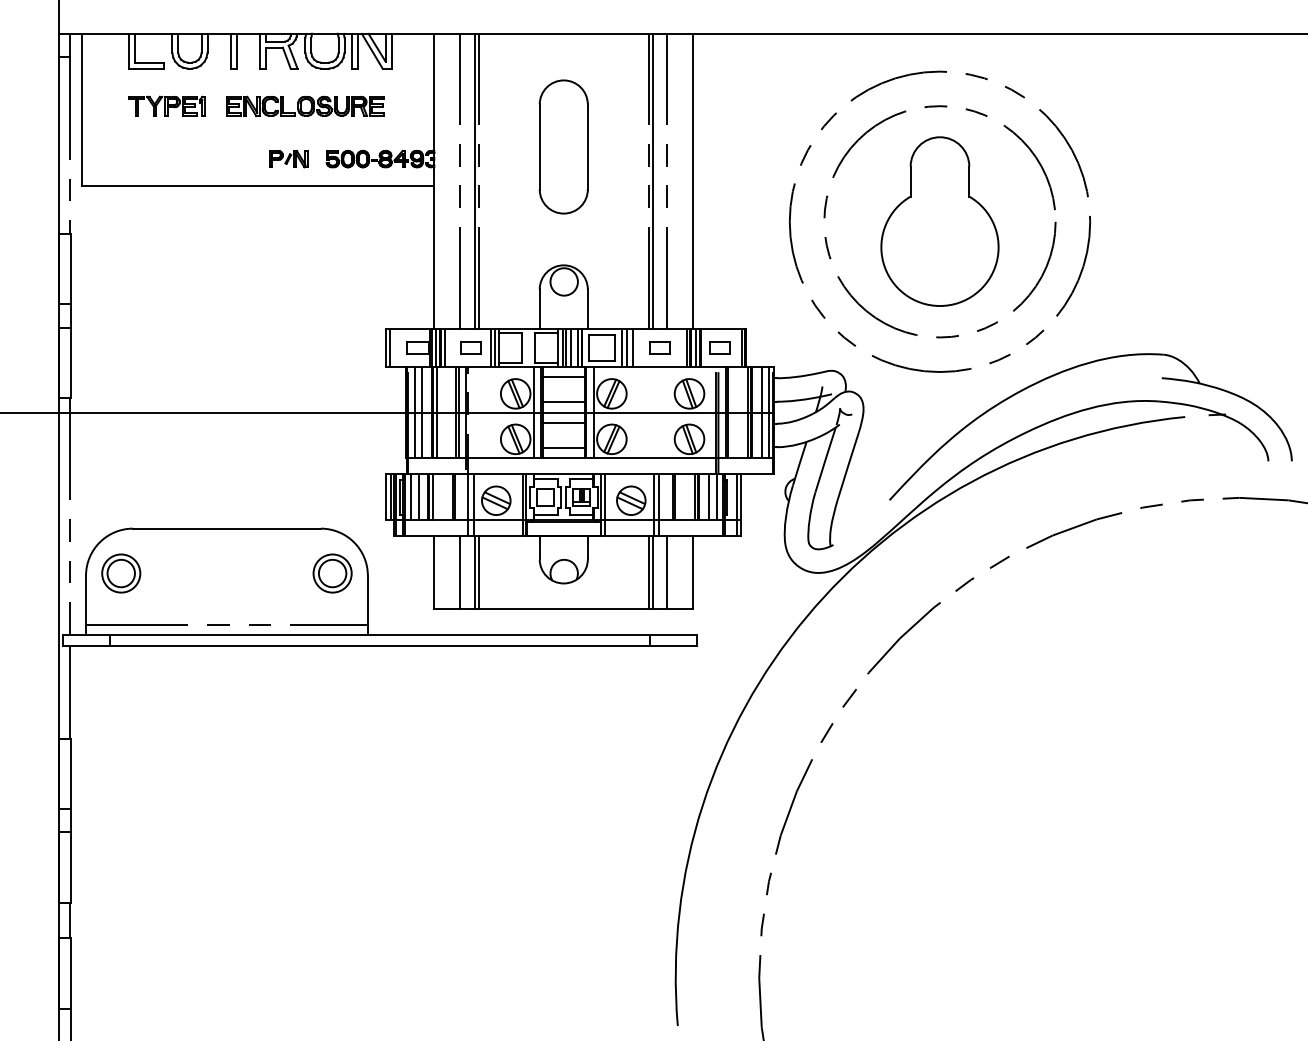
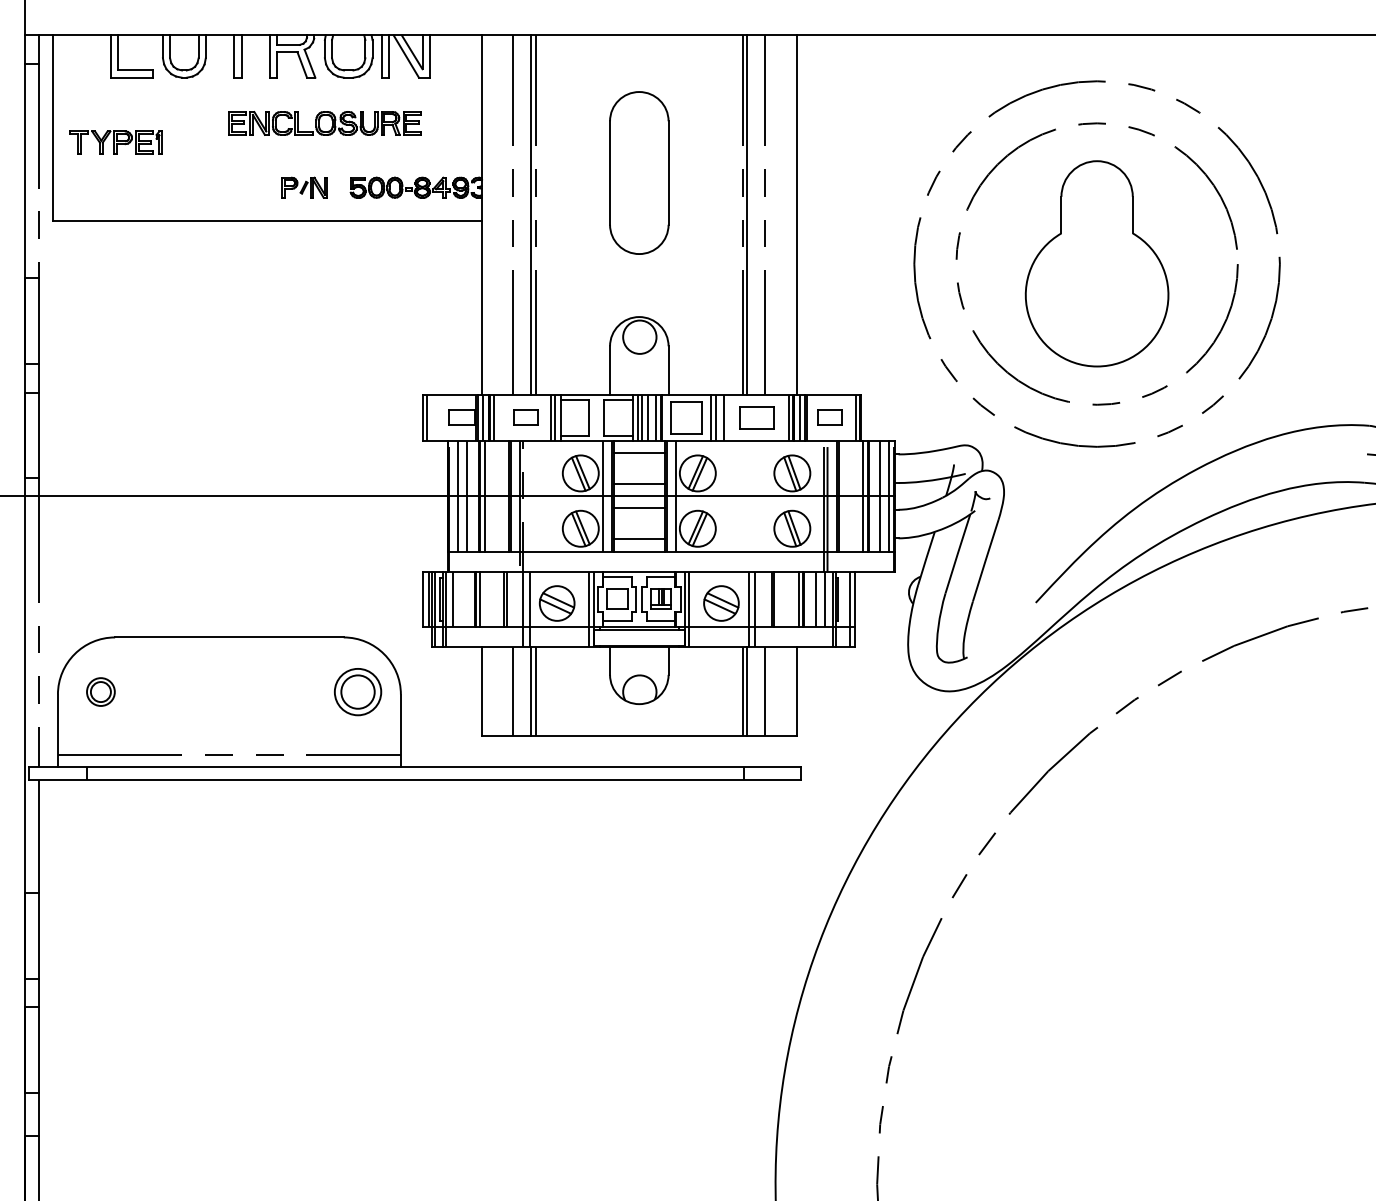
part: (166, 105) -> (115, 141), moved
part: (659, 347) -> (755, 417), size x1.4
line: (418, 496) -> (462, 598), removed
part: (121, 573) -> (101, 692), size x0.6

